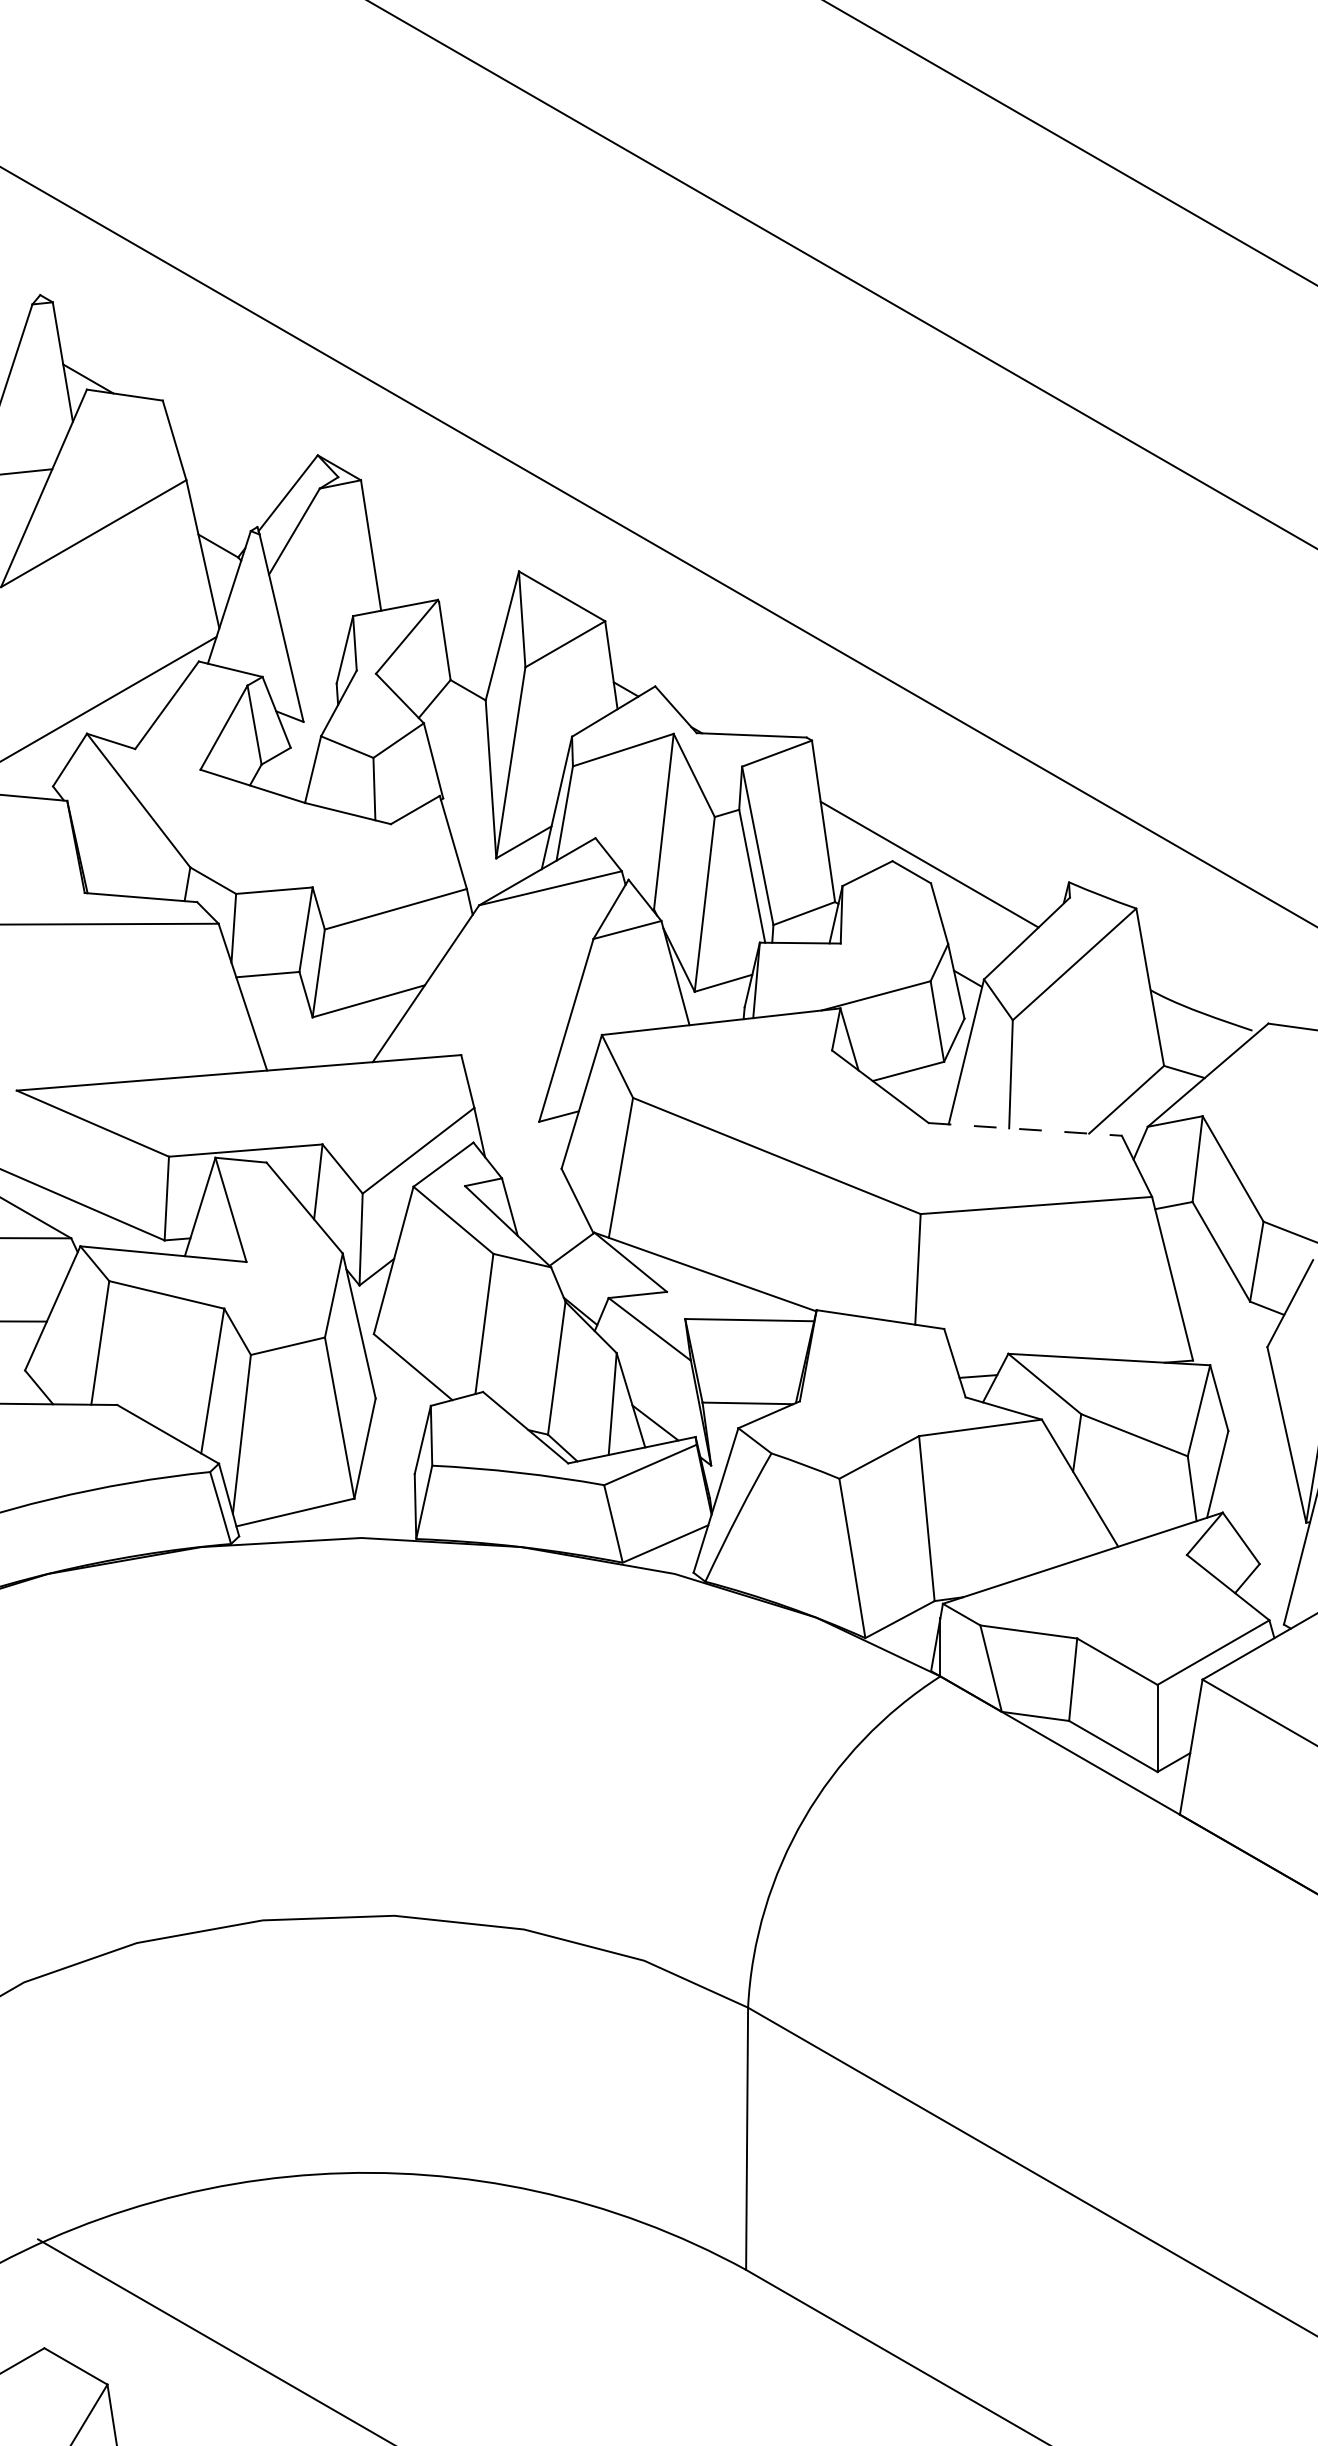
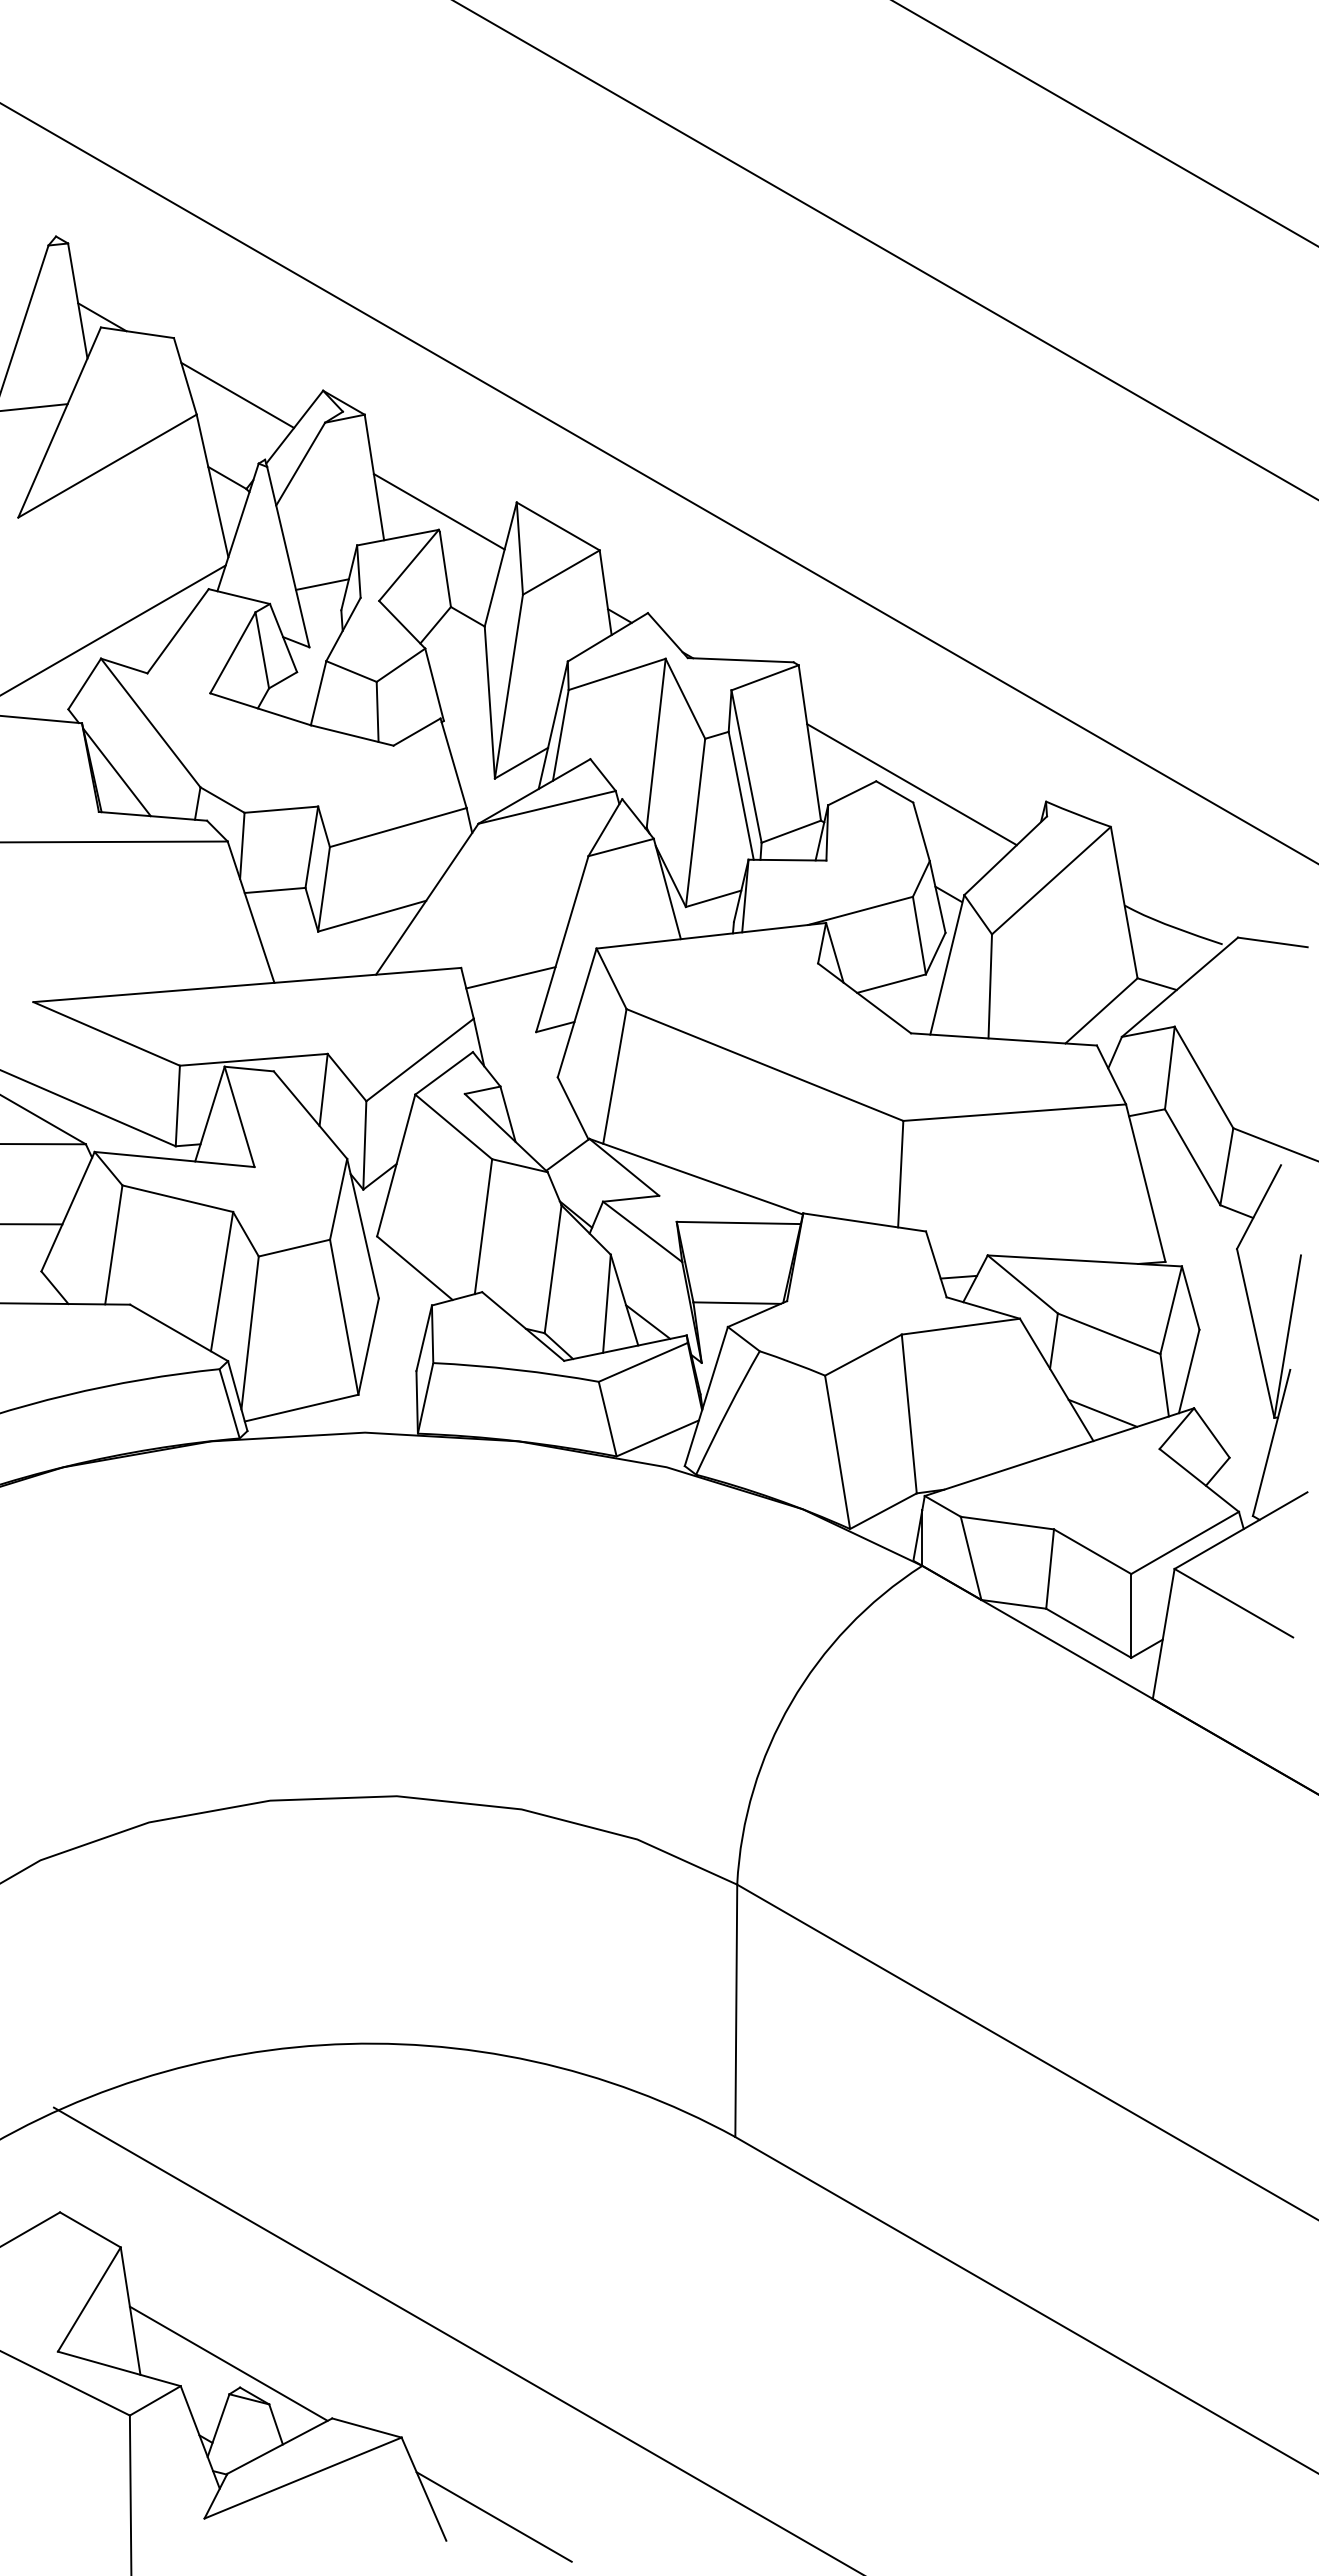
line: (228, 459) -> (237, 394), added
line: (437, 580) -> (438, 511), added
line: (317, 656) -> (322, 584), added
line: (103, 852) -> (116, 772), added
line: (512, 1065) -> (510, 977), added
line: (1025, 1129) -> (1004, 1039), dashed -> solid
line: (1127, 1517) -> (1102, 1412), added

